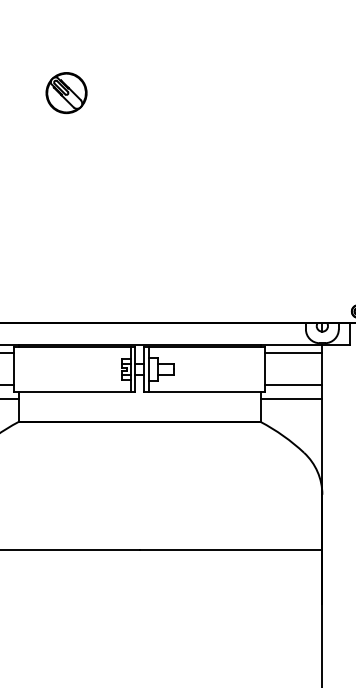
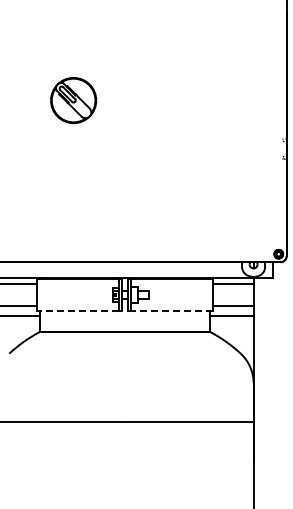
part: (66, 93) -> (73, 100), size x1.6
line: (72, 392) -> (77, 311), solid -> dashed
line: (207, 392) -> (172, 311), solid -> dashed

